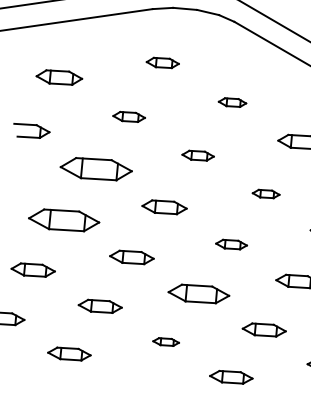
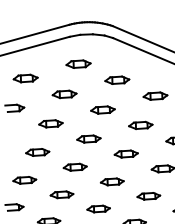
part: (162, 61) -> (78, 63), size x1.43
part: (232, 101) -> (117, 79), size x1.67
part: (128, 117) -> (64, 94), size x1.43
part: (197, 154) -> (102, 109), size x1.43
part: (95, 168) -> (50, 123), size x0.62
part: (265, 193) -> (140, 125), size x1.67
part: (63, 220) -> (37, 152), size x0.62
part: (230, 243) -> (125, 153), size x1.43
part: (197, 293) -> (111, 181), size x0.71
part: (166, 341) -> (98, 208), size x1.67

